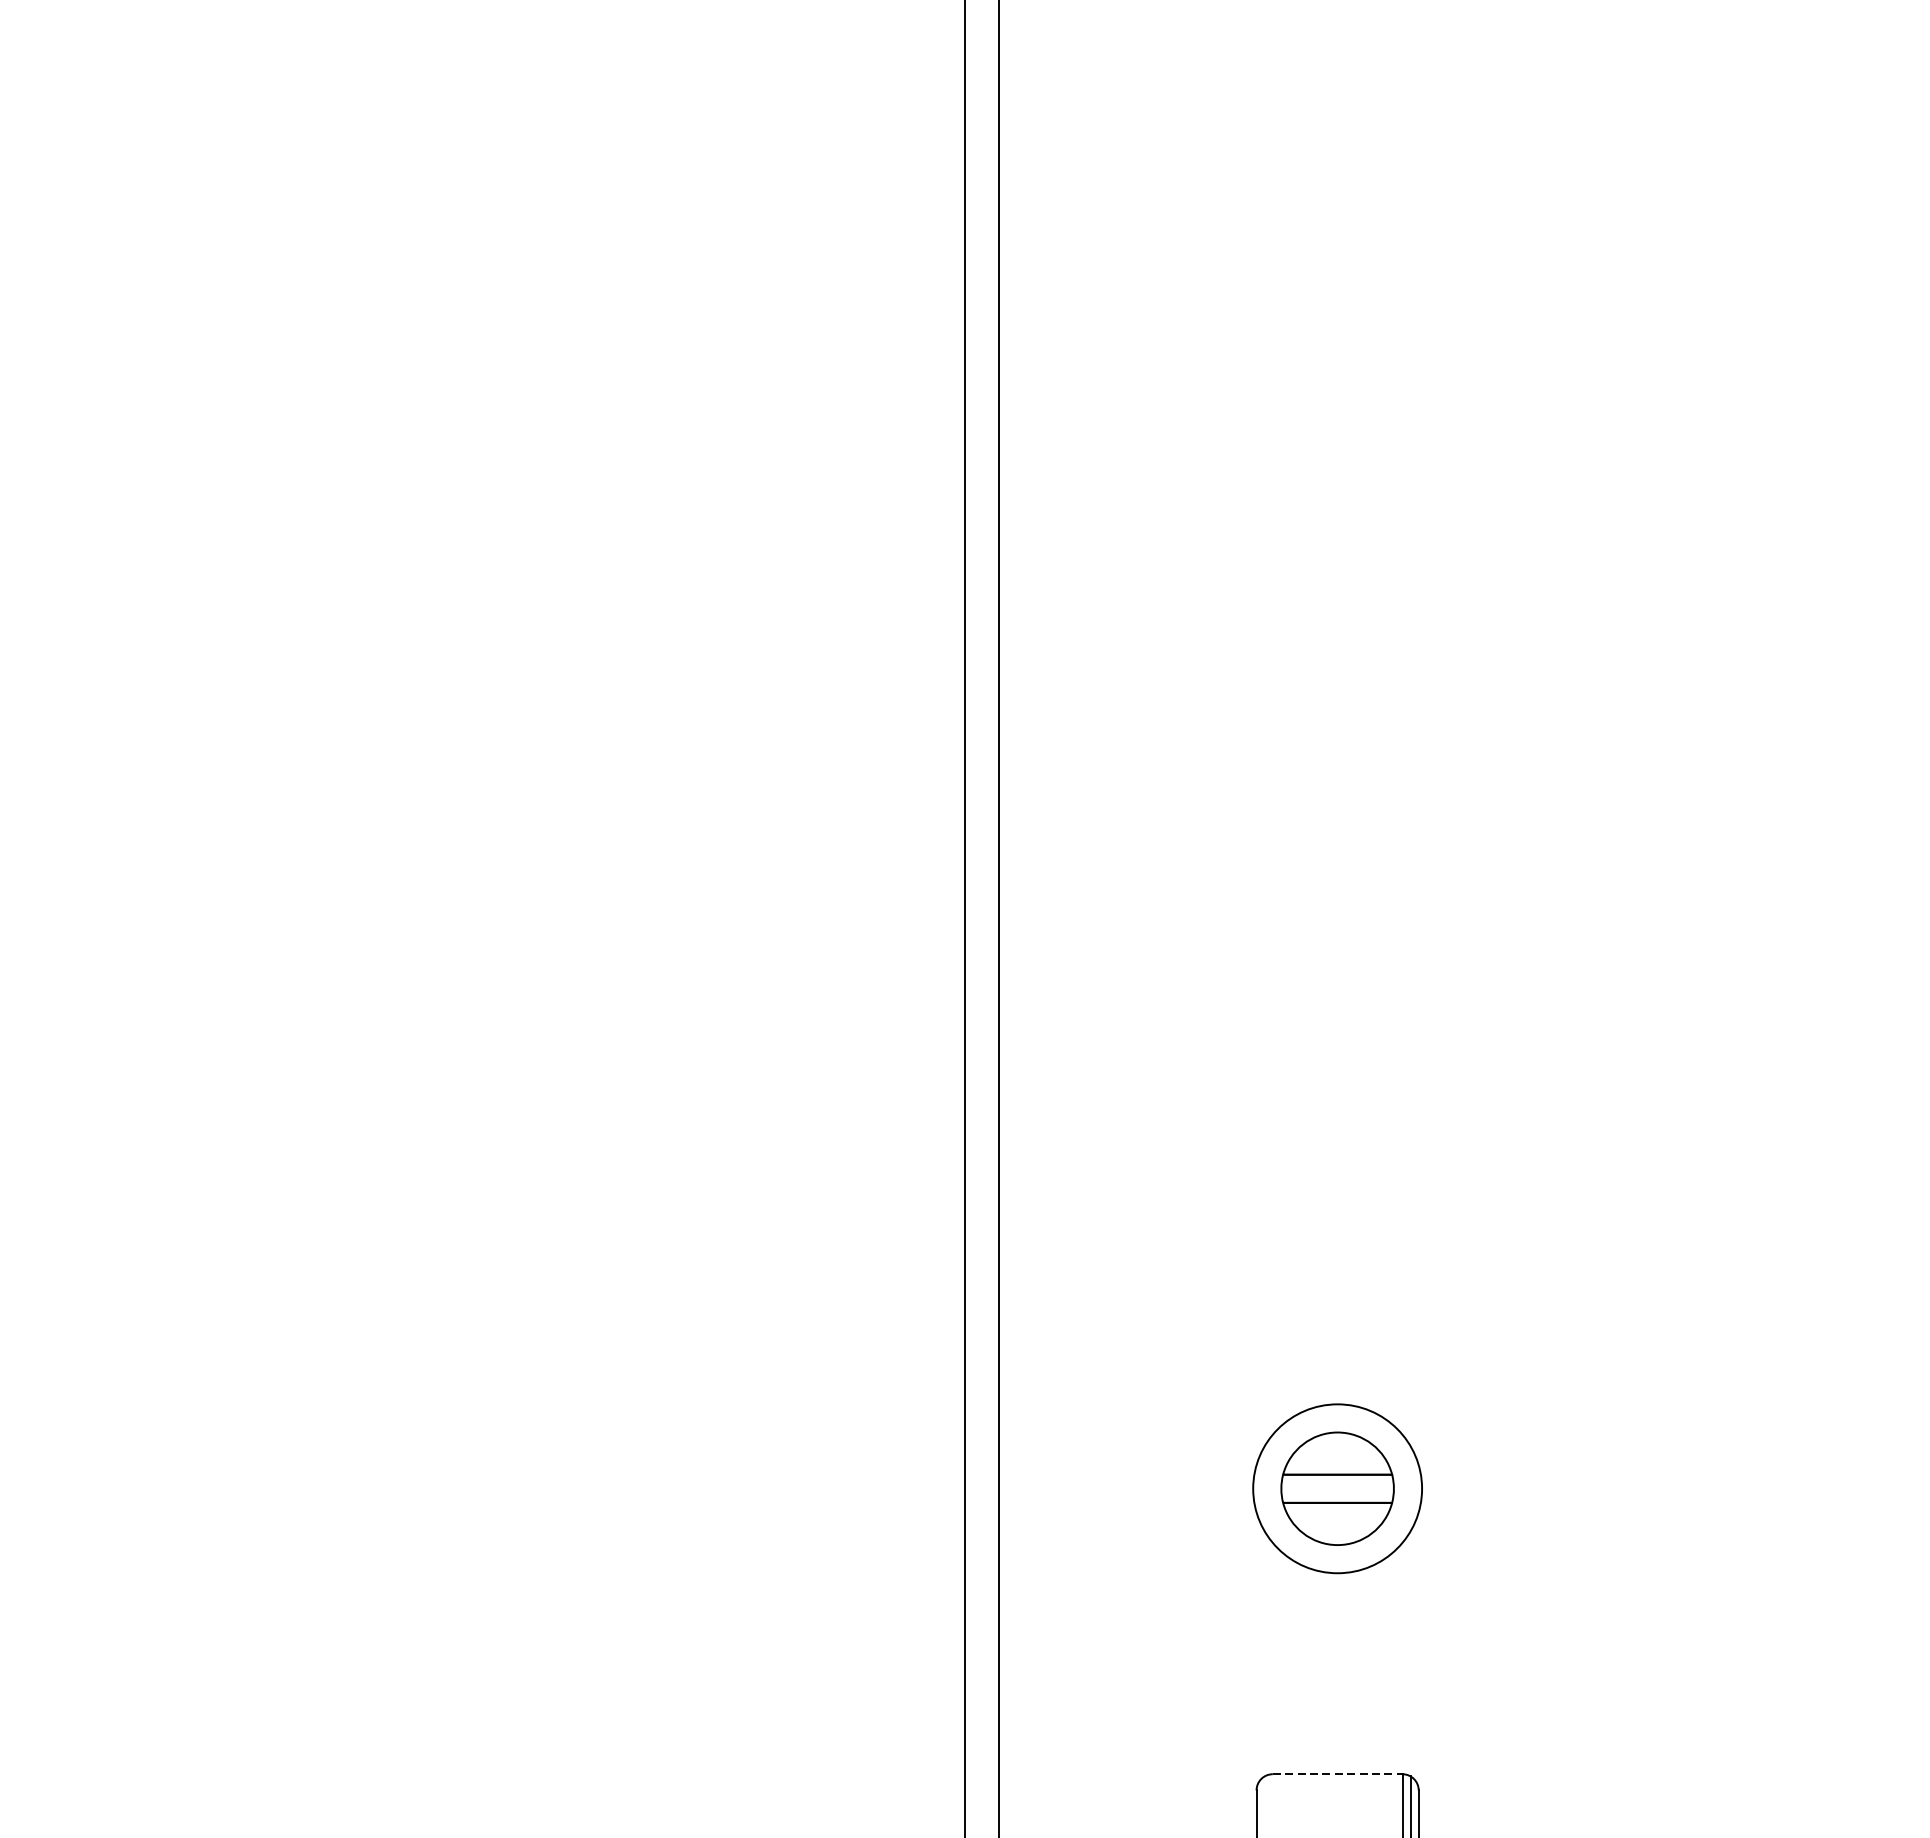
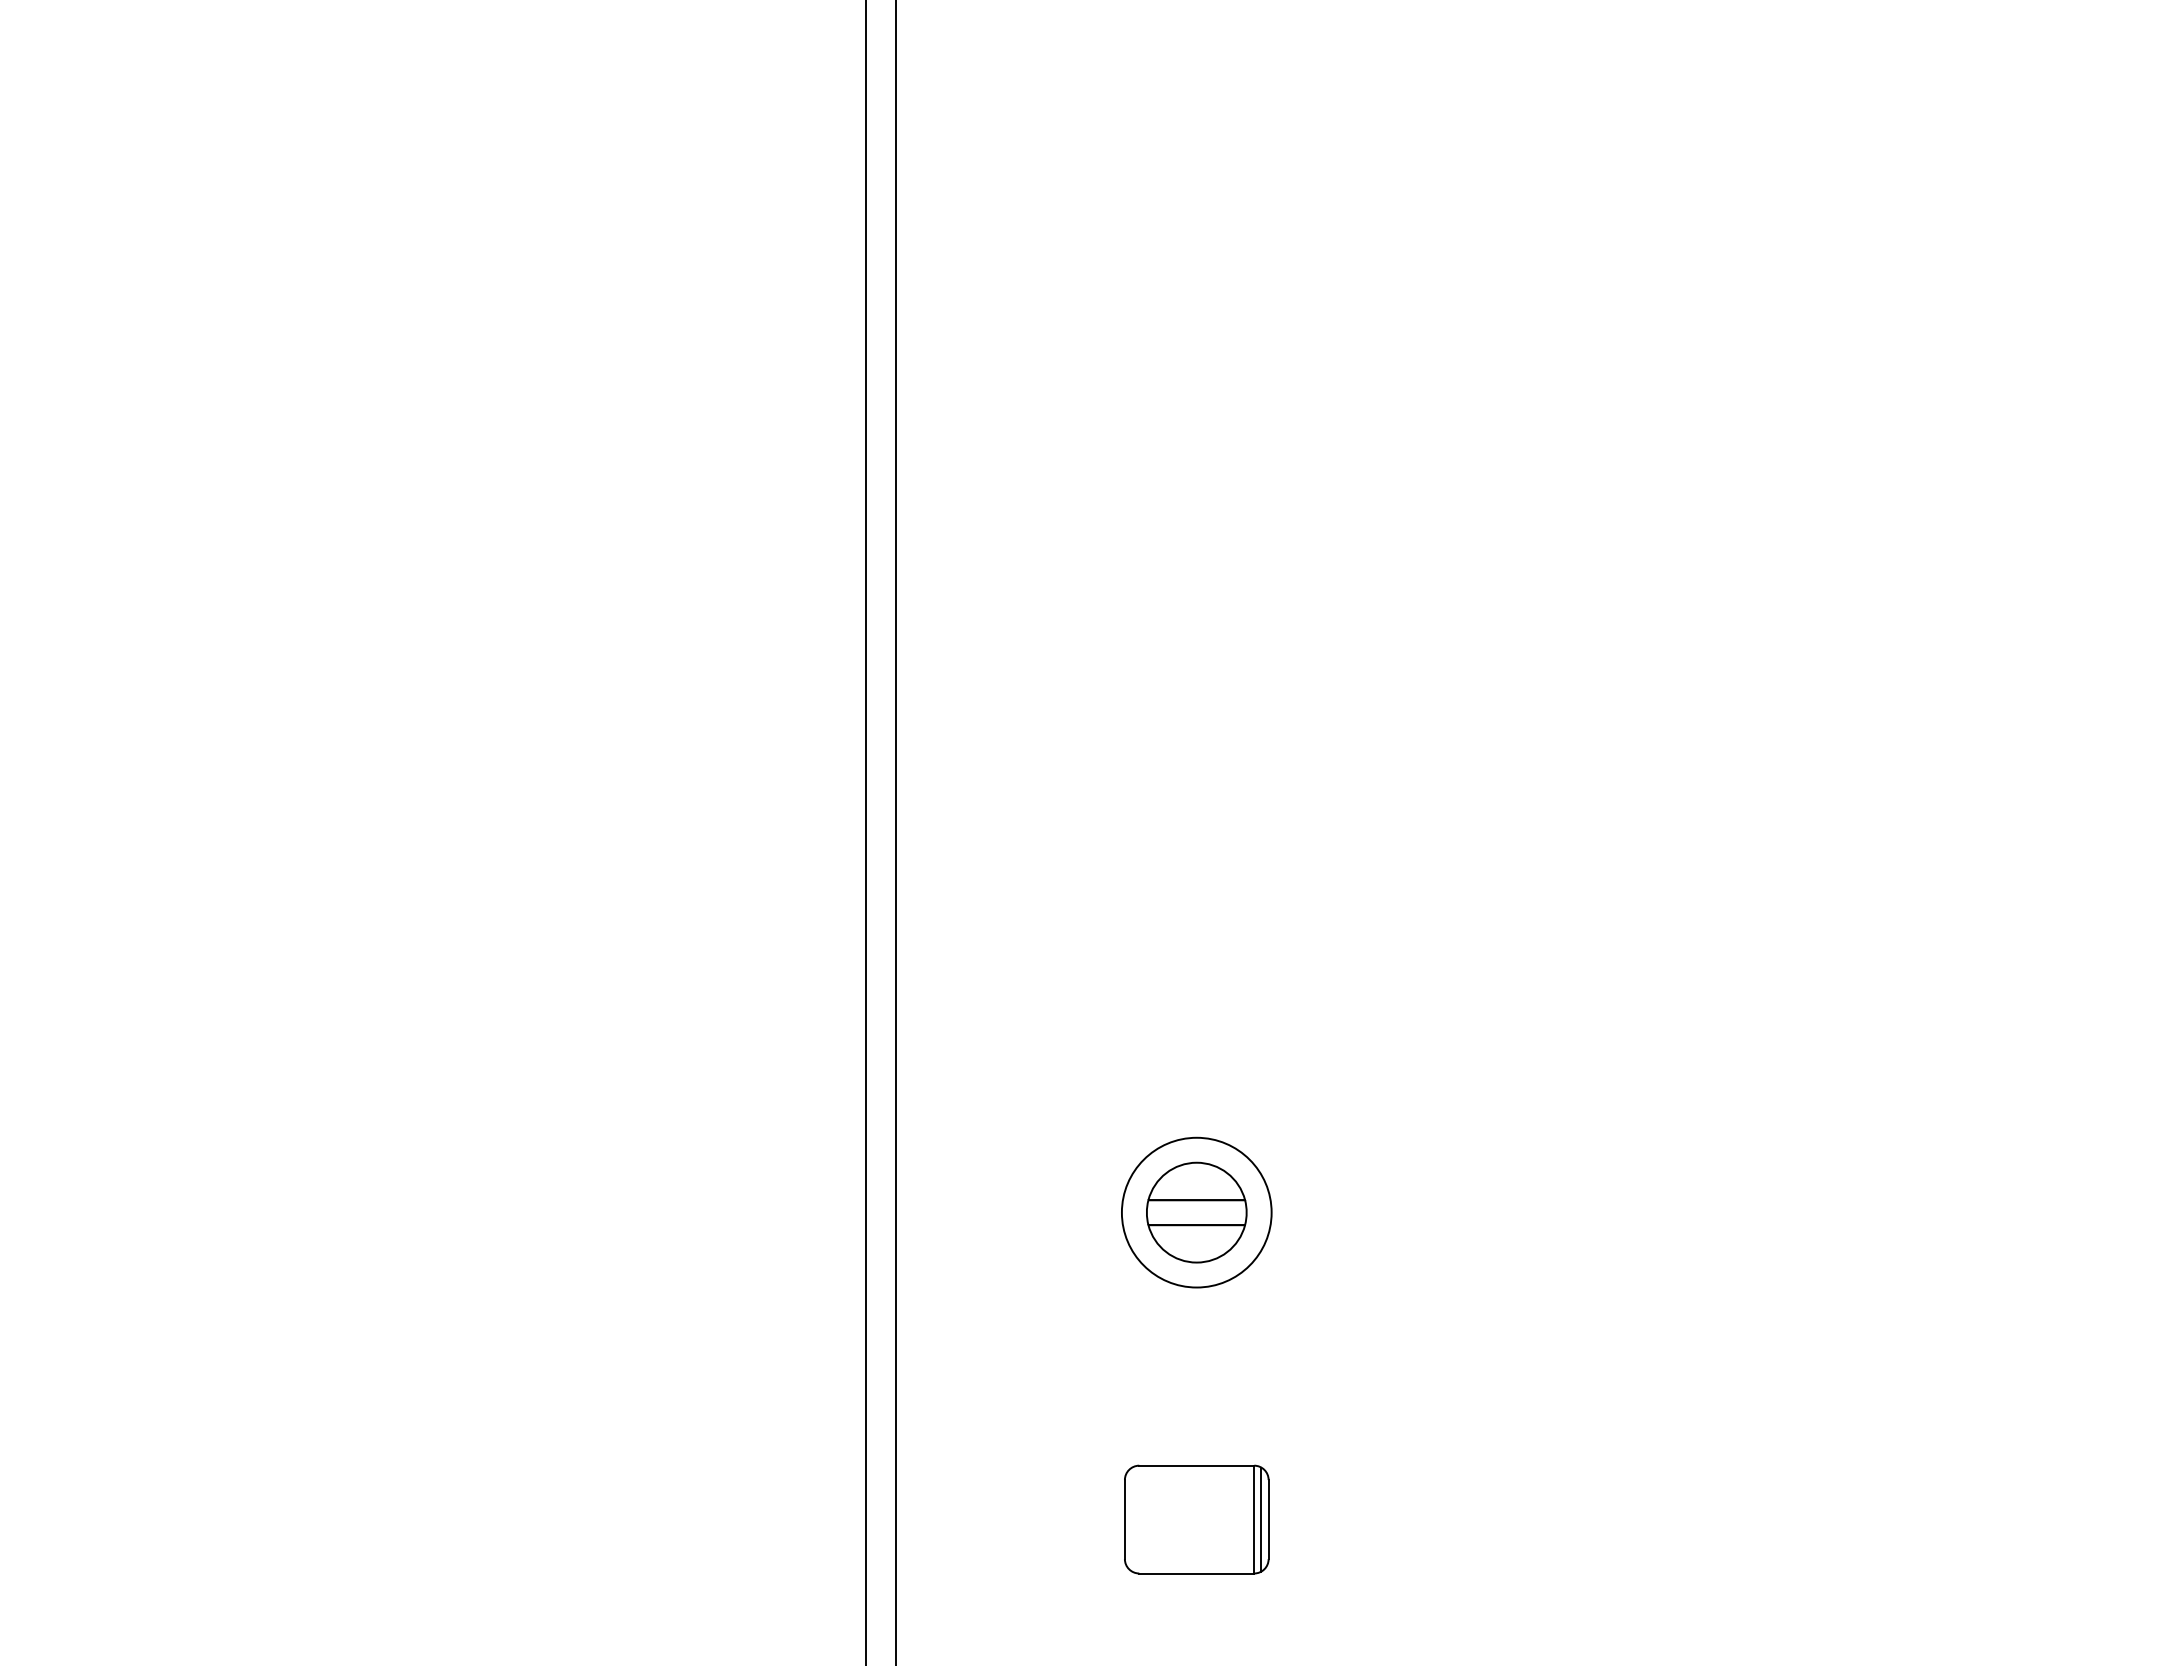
line: (1338, 1774) -> (1197, 1465), dashed -> solid

